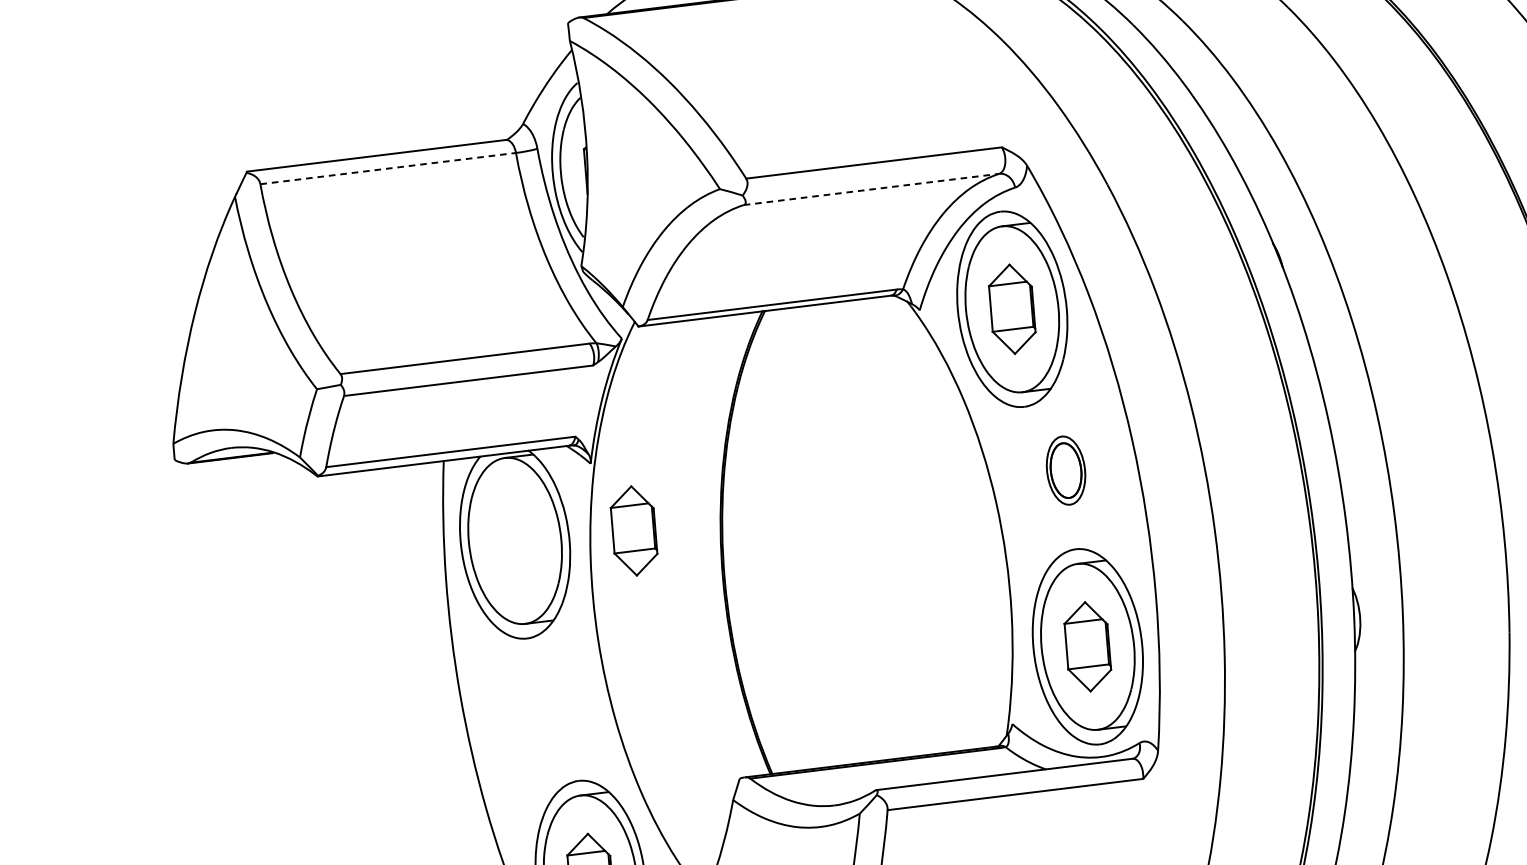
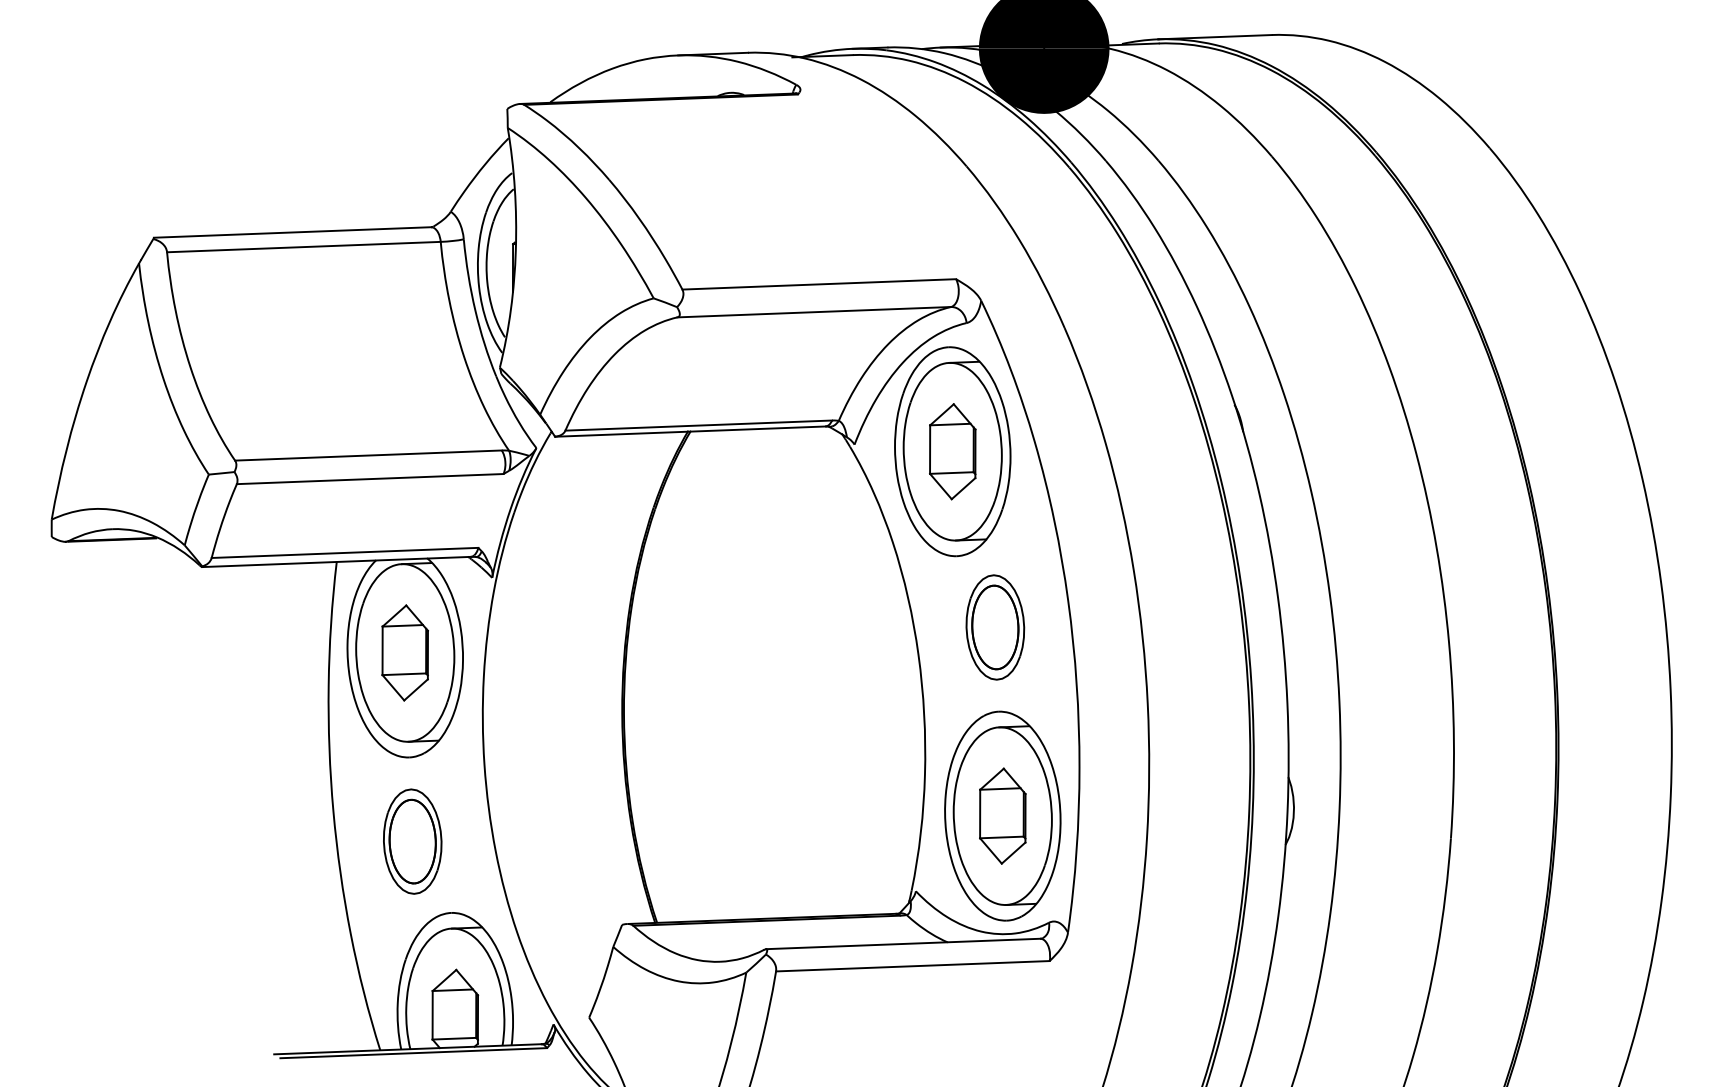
line: (387, 169) -> (303, 247), dashed -> solid
line: (871, 189) -> (814, 312), dashed -> solid
part: (1066, 470) -> (995, 627), size x1.43
part: (633, 530) -> (404, 652), moved
part: (536, 717) -> (412, 841), added

